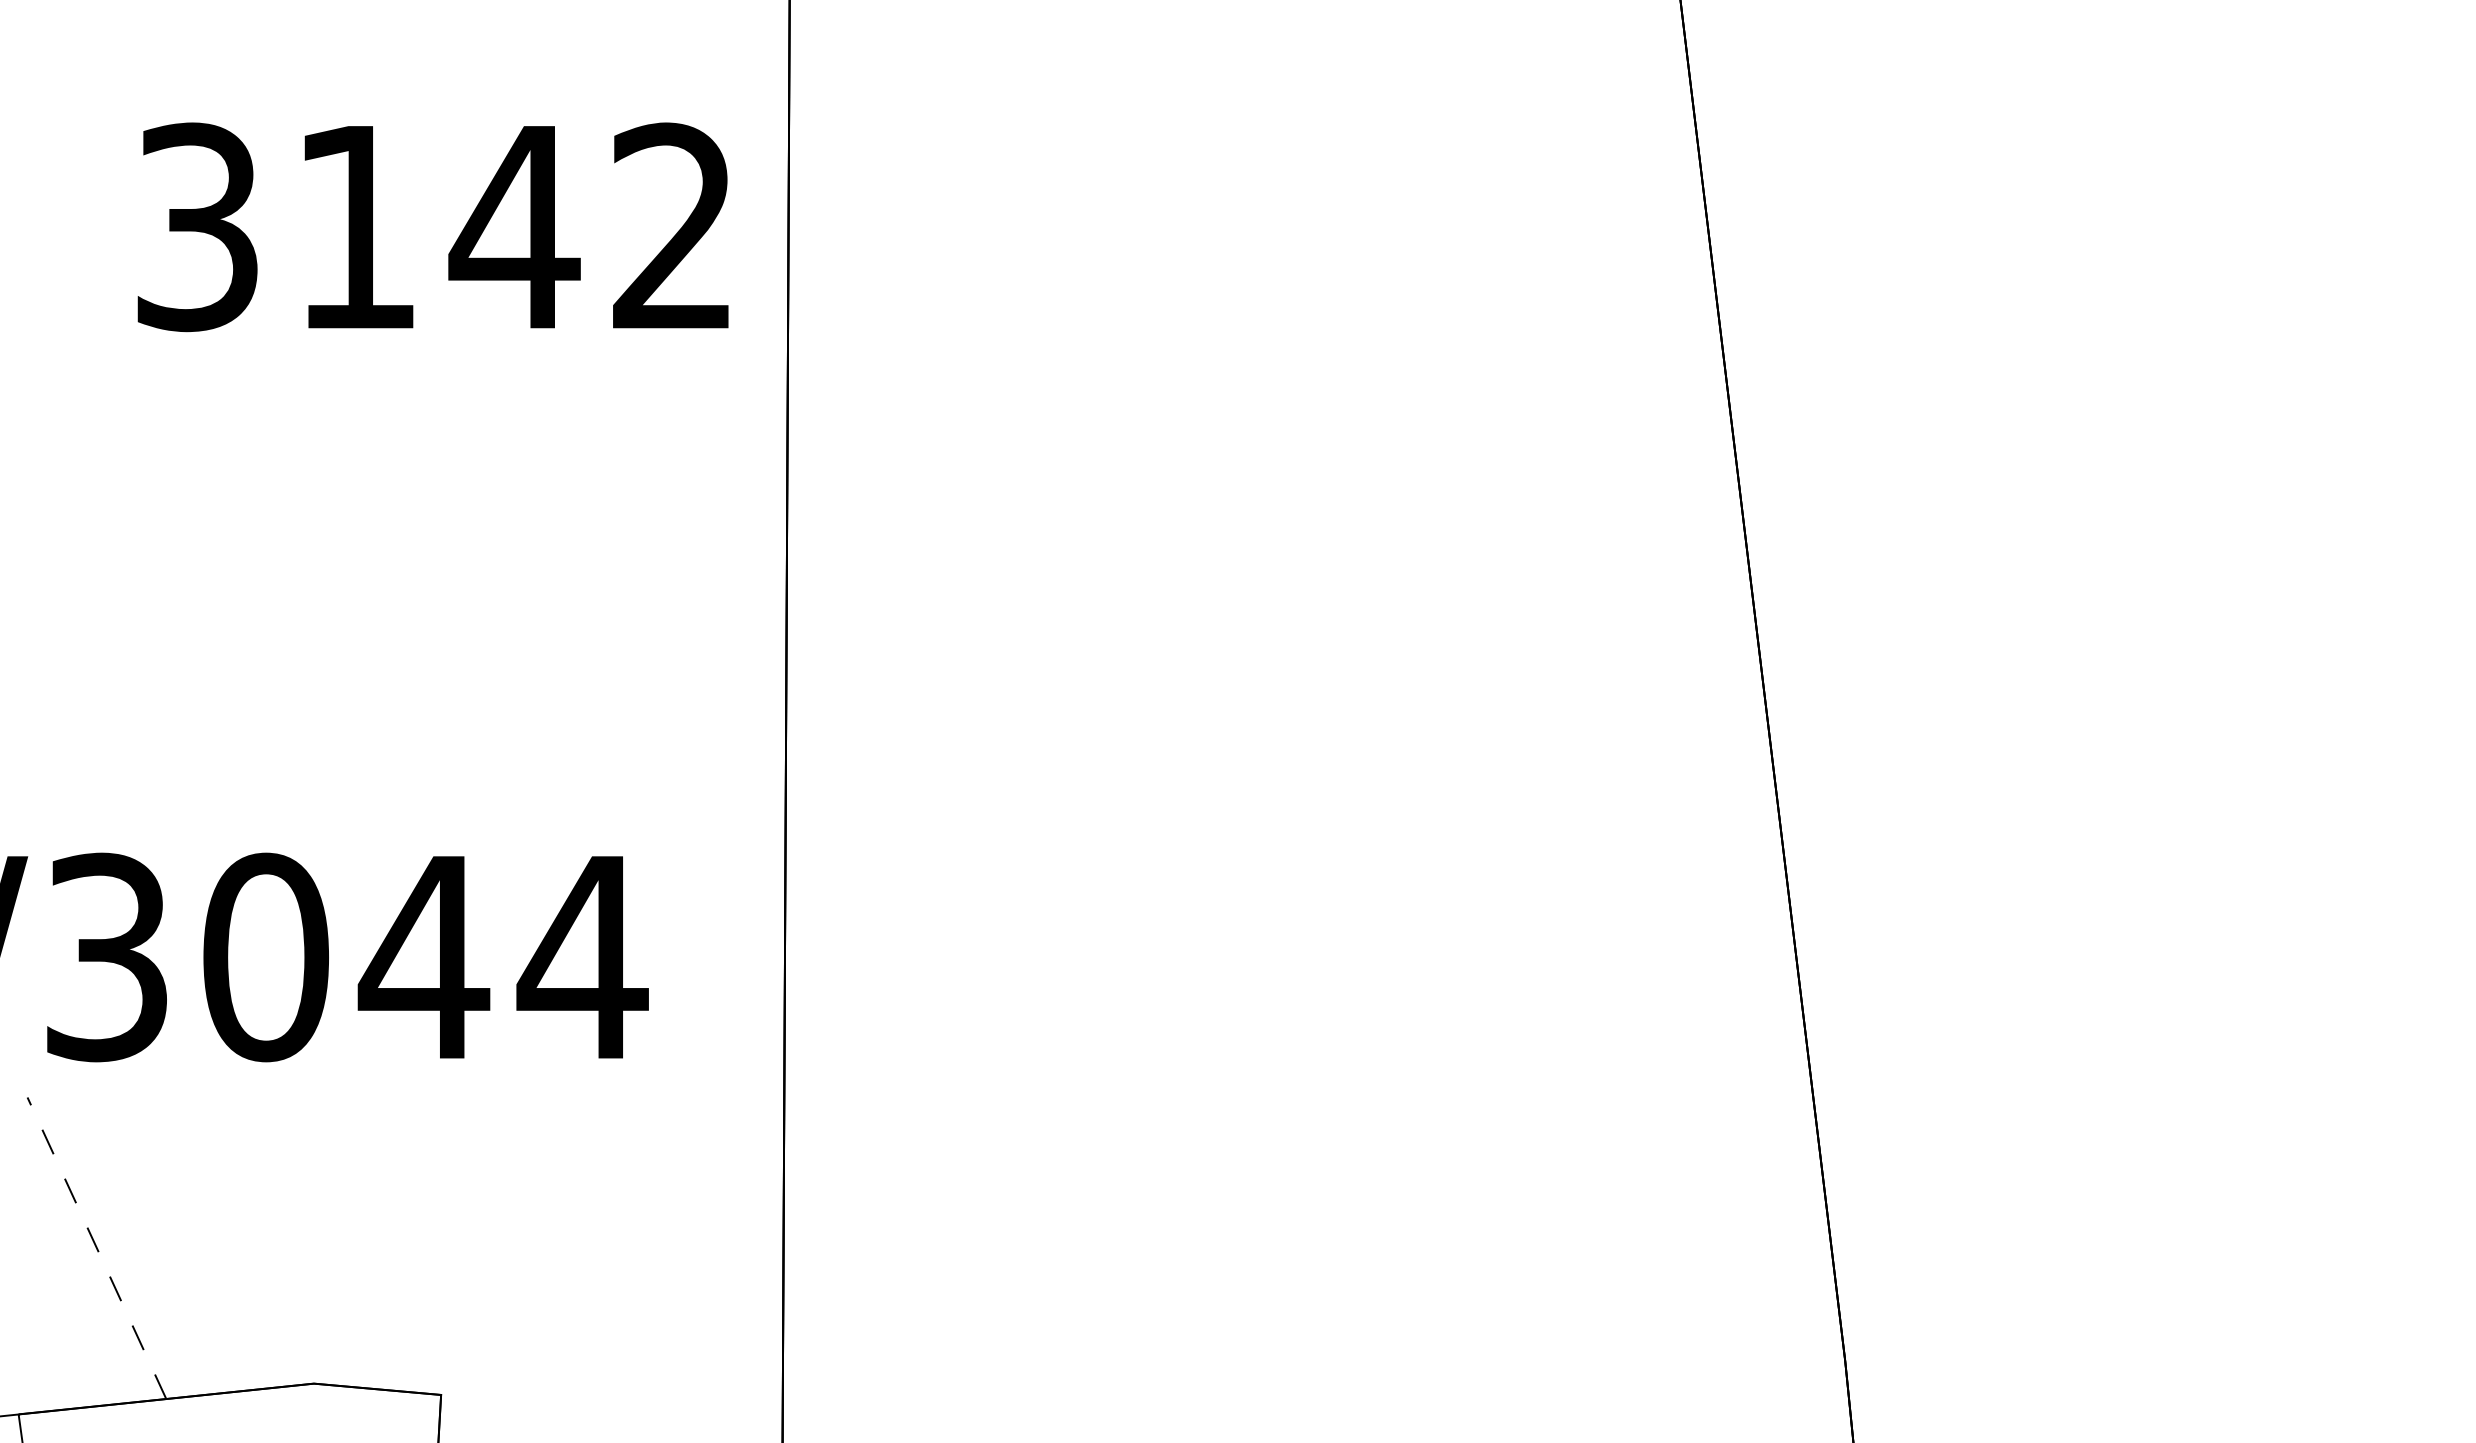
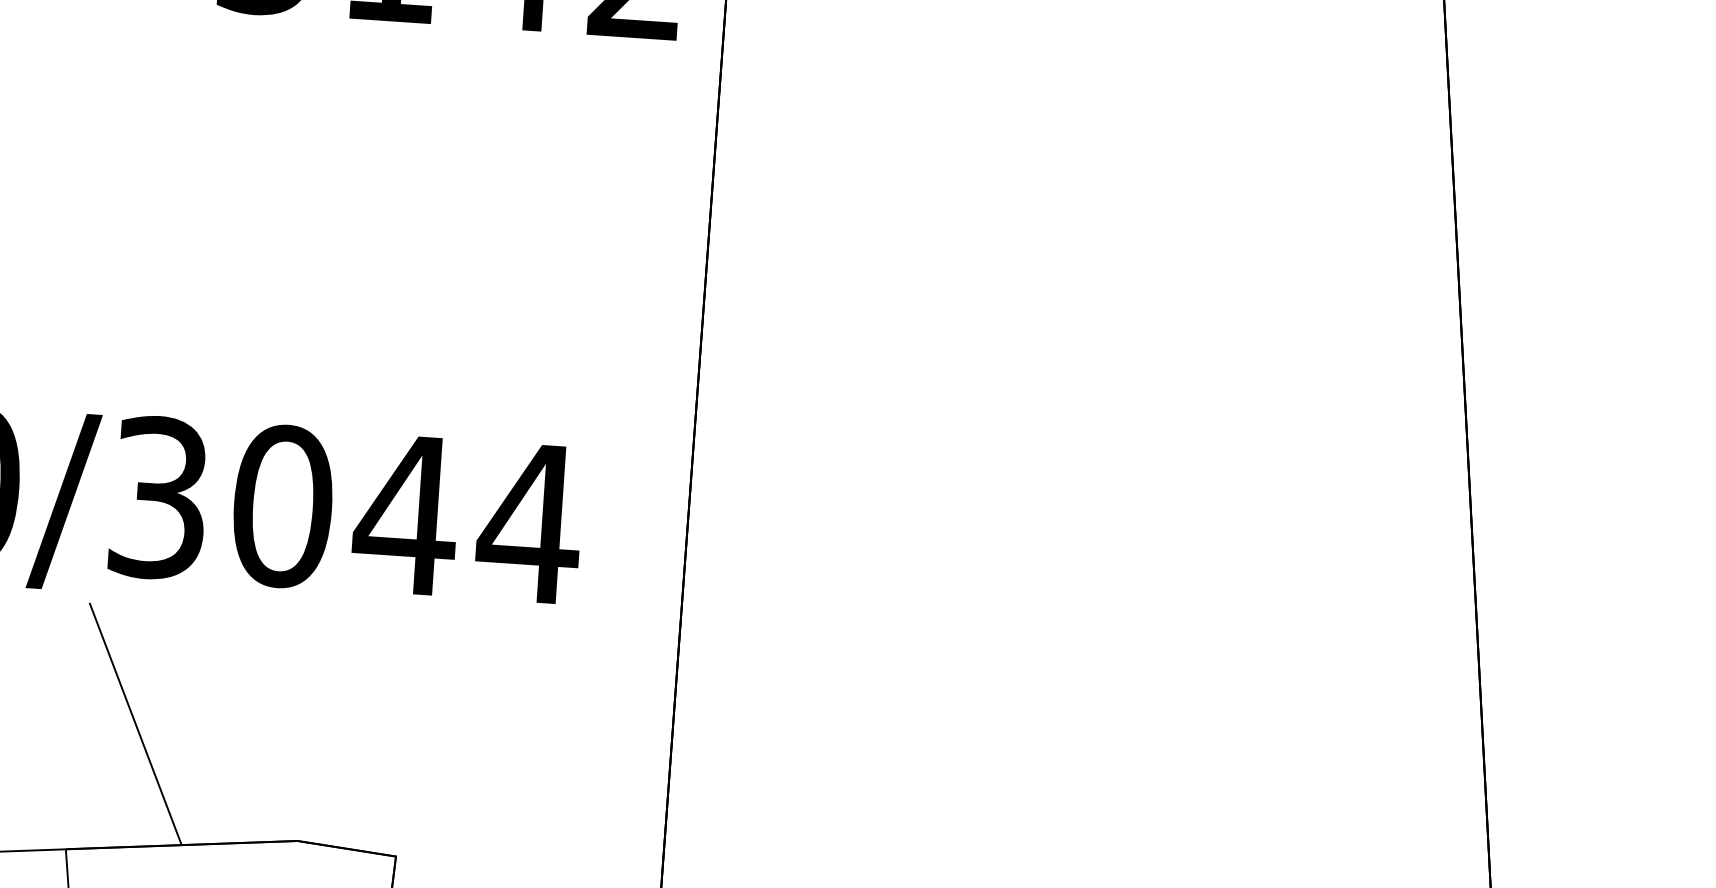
line: (96, 1248) -> (135, 724), dashed -> solid

